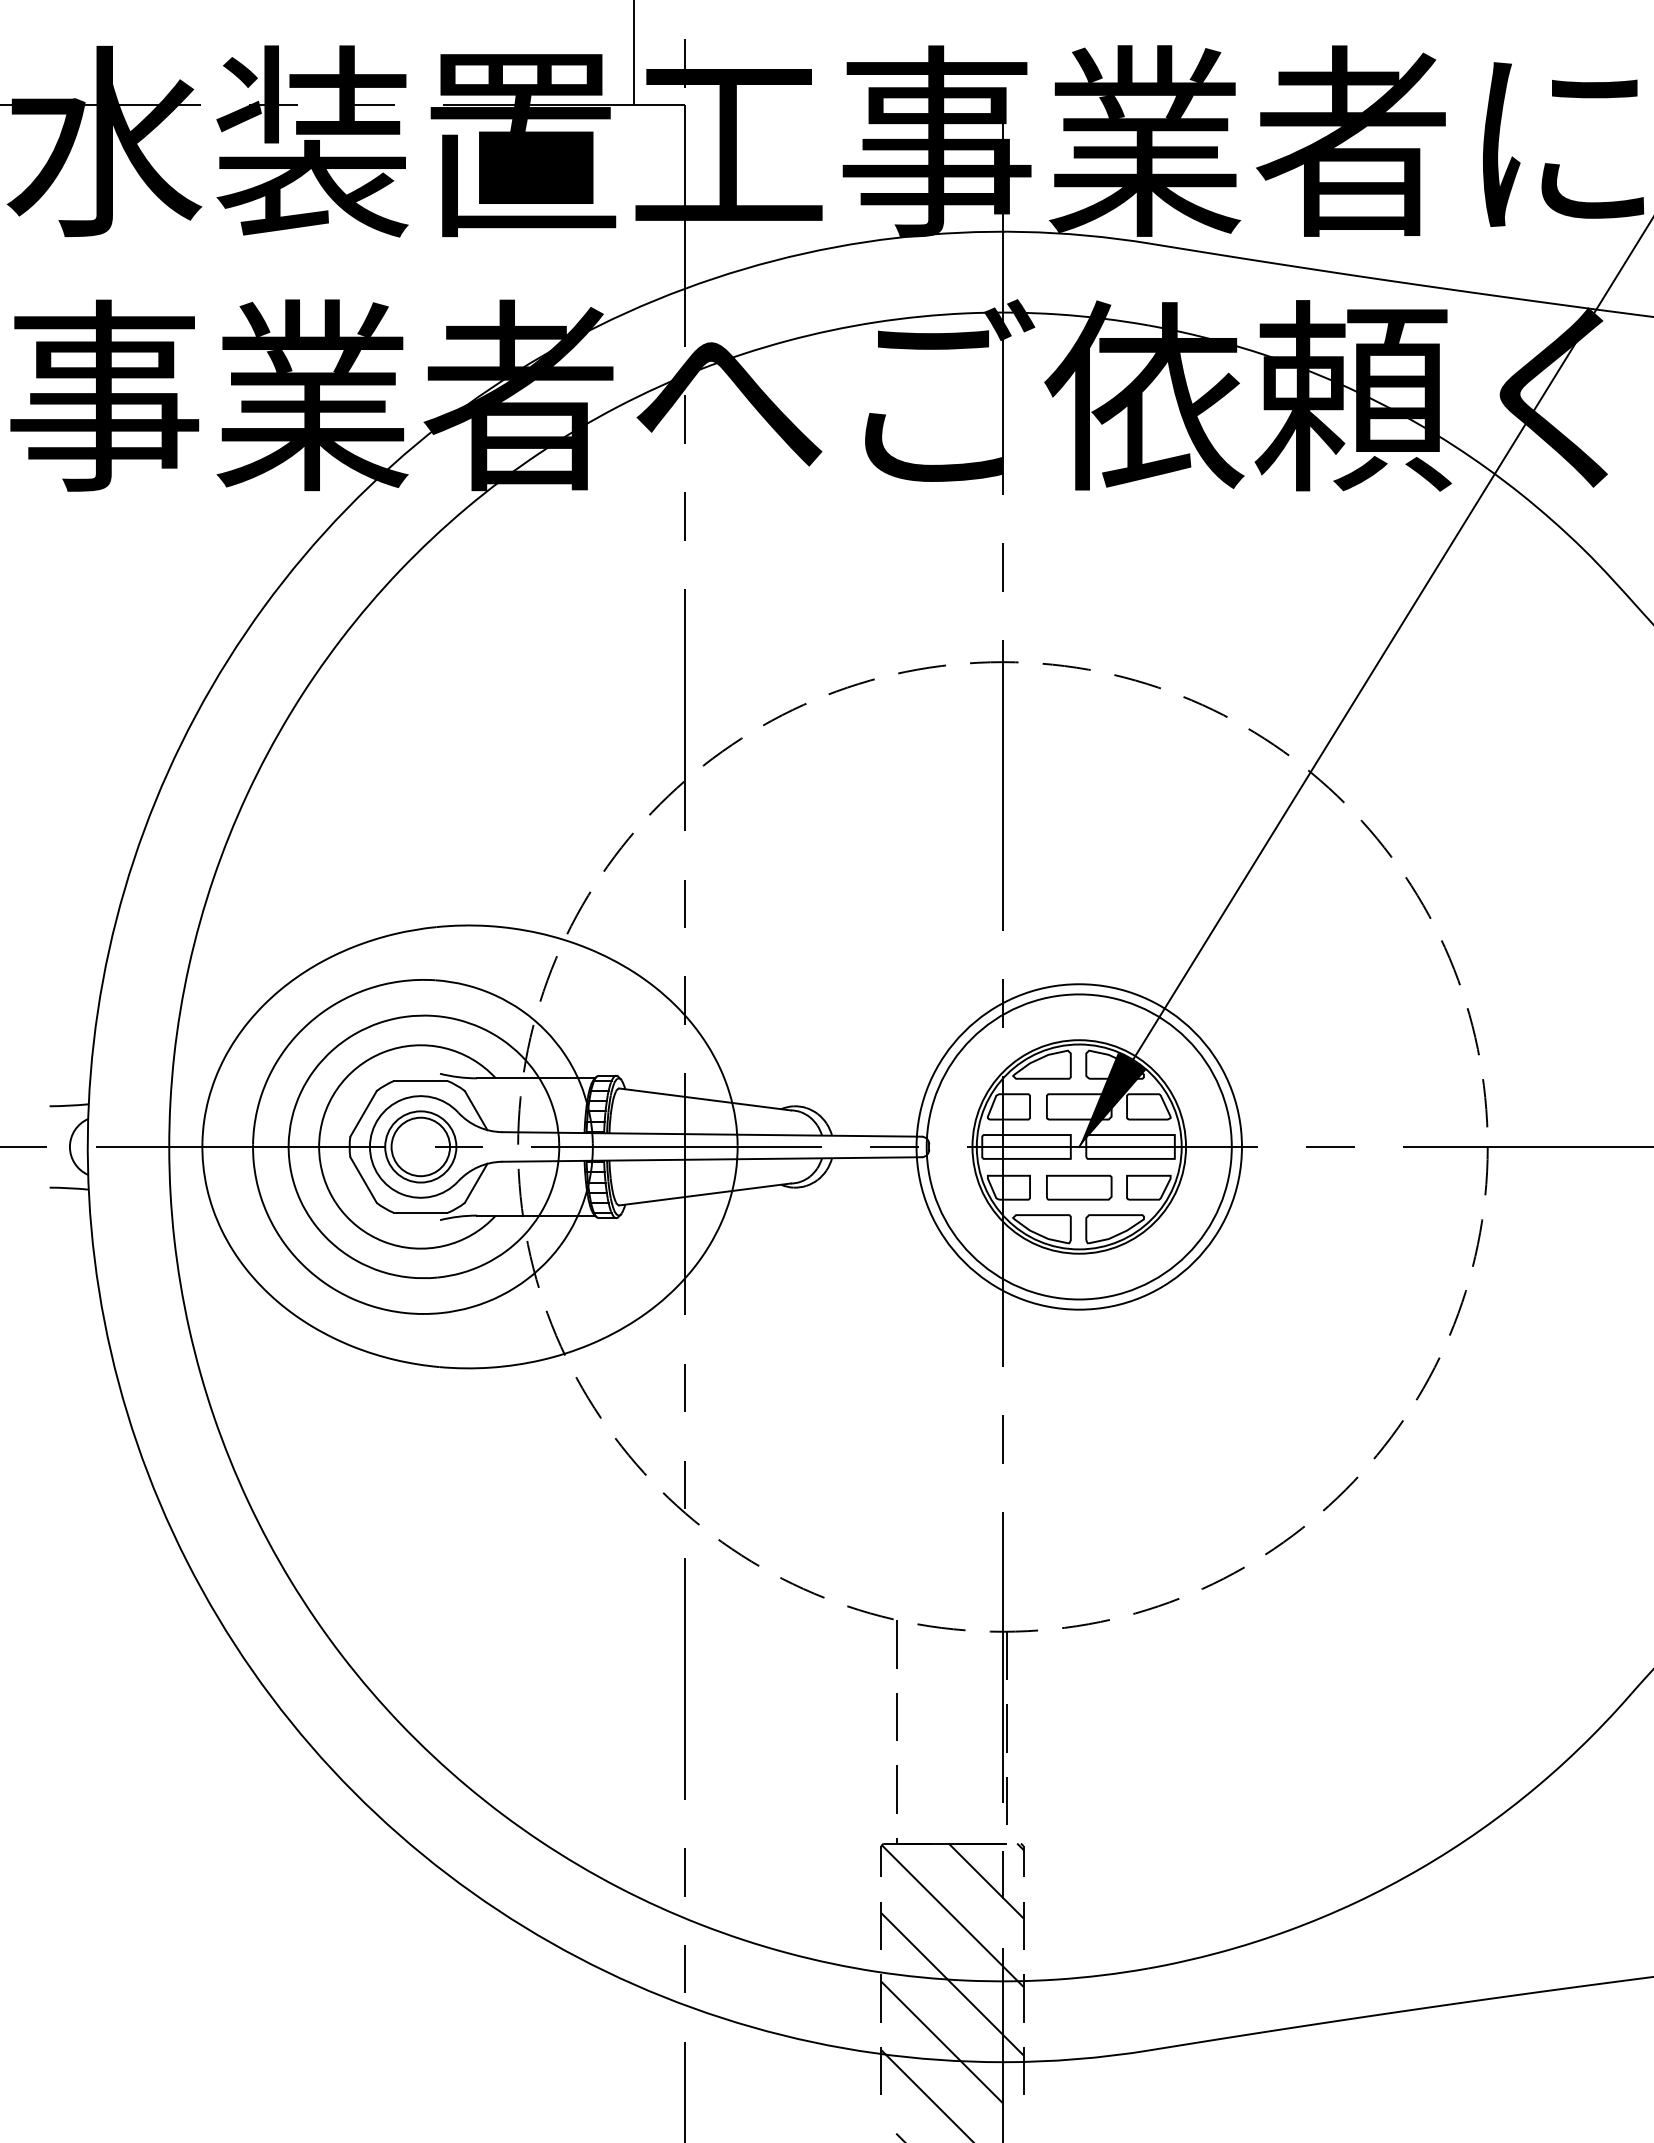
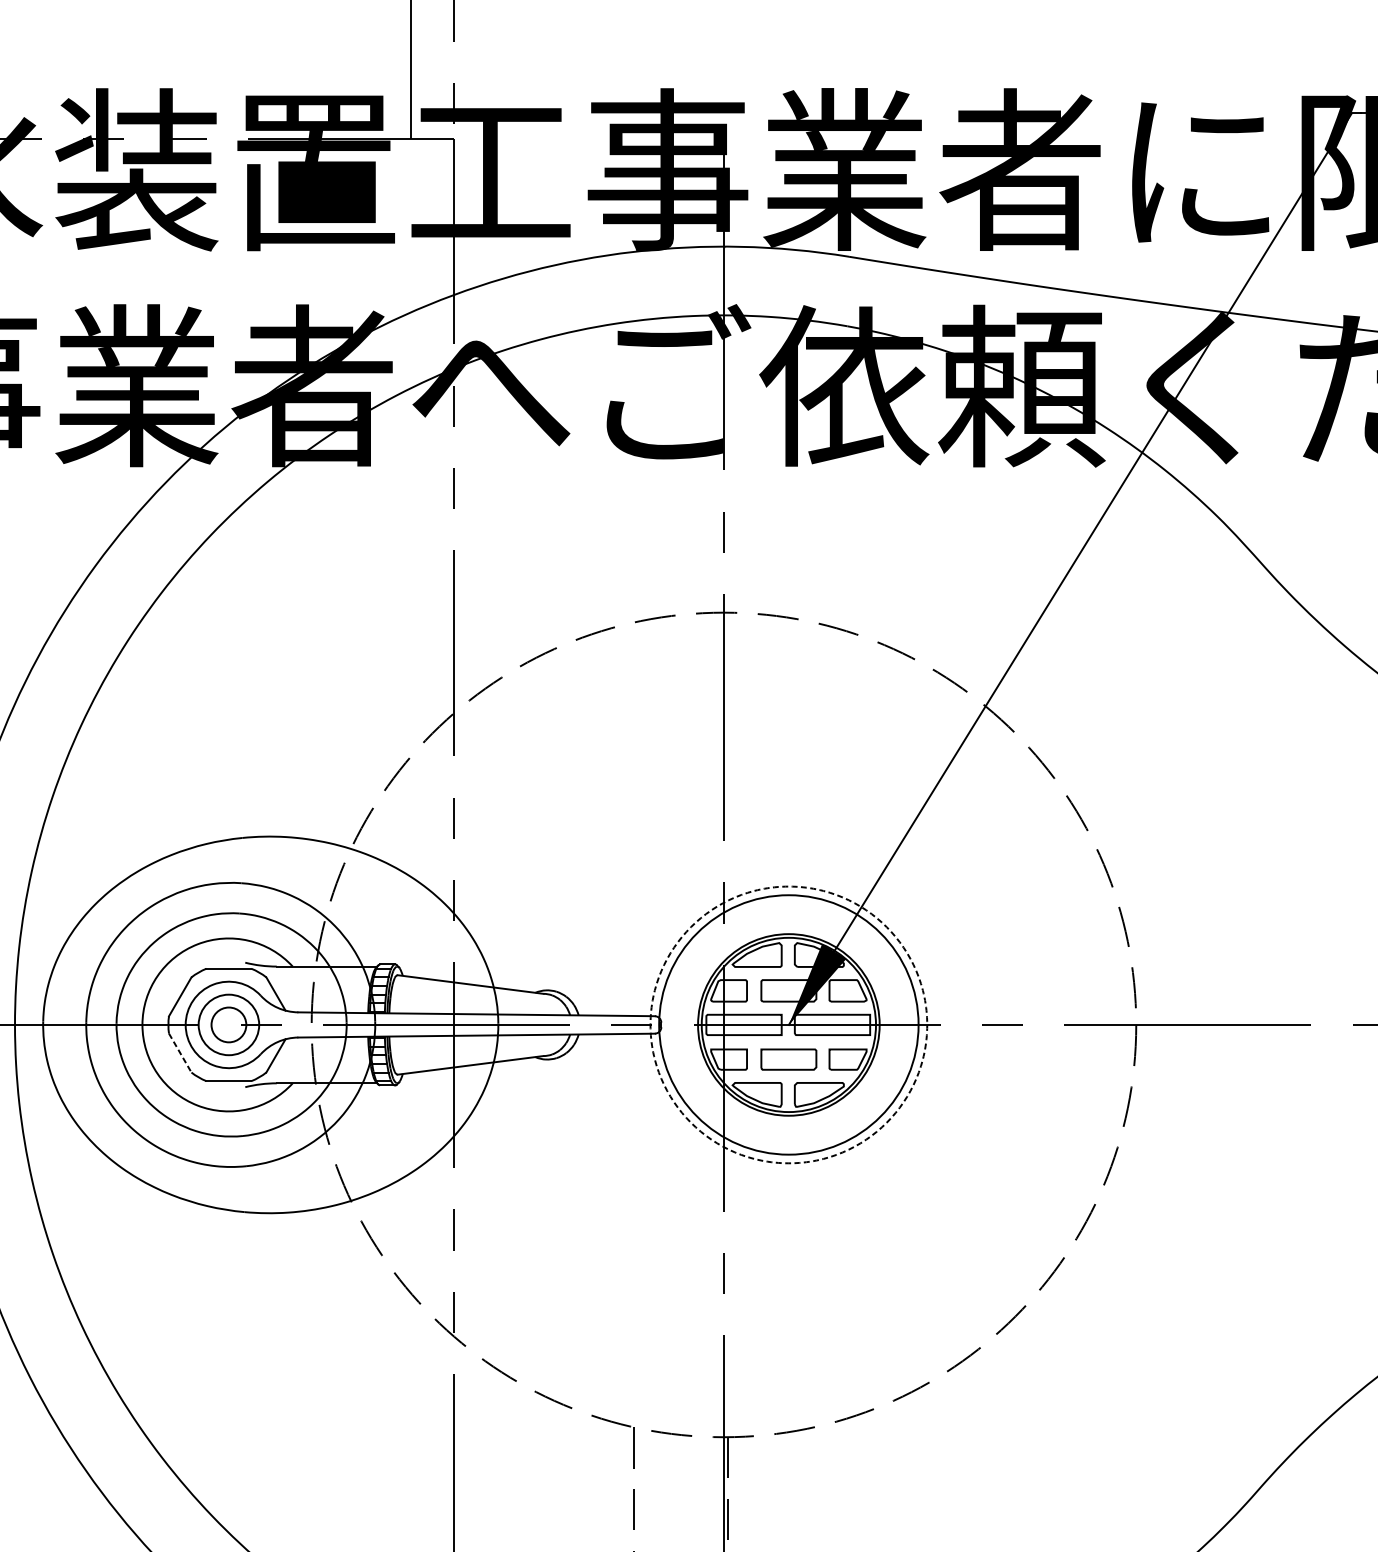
circle: (420, 1146) -> (228, 1024), size x0.7
circle: (1078, 1146) -> (788, 1024), solid -> dashed
line: (363, 1180) -> (180, 1053), solid -> dashed

